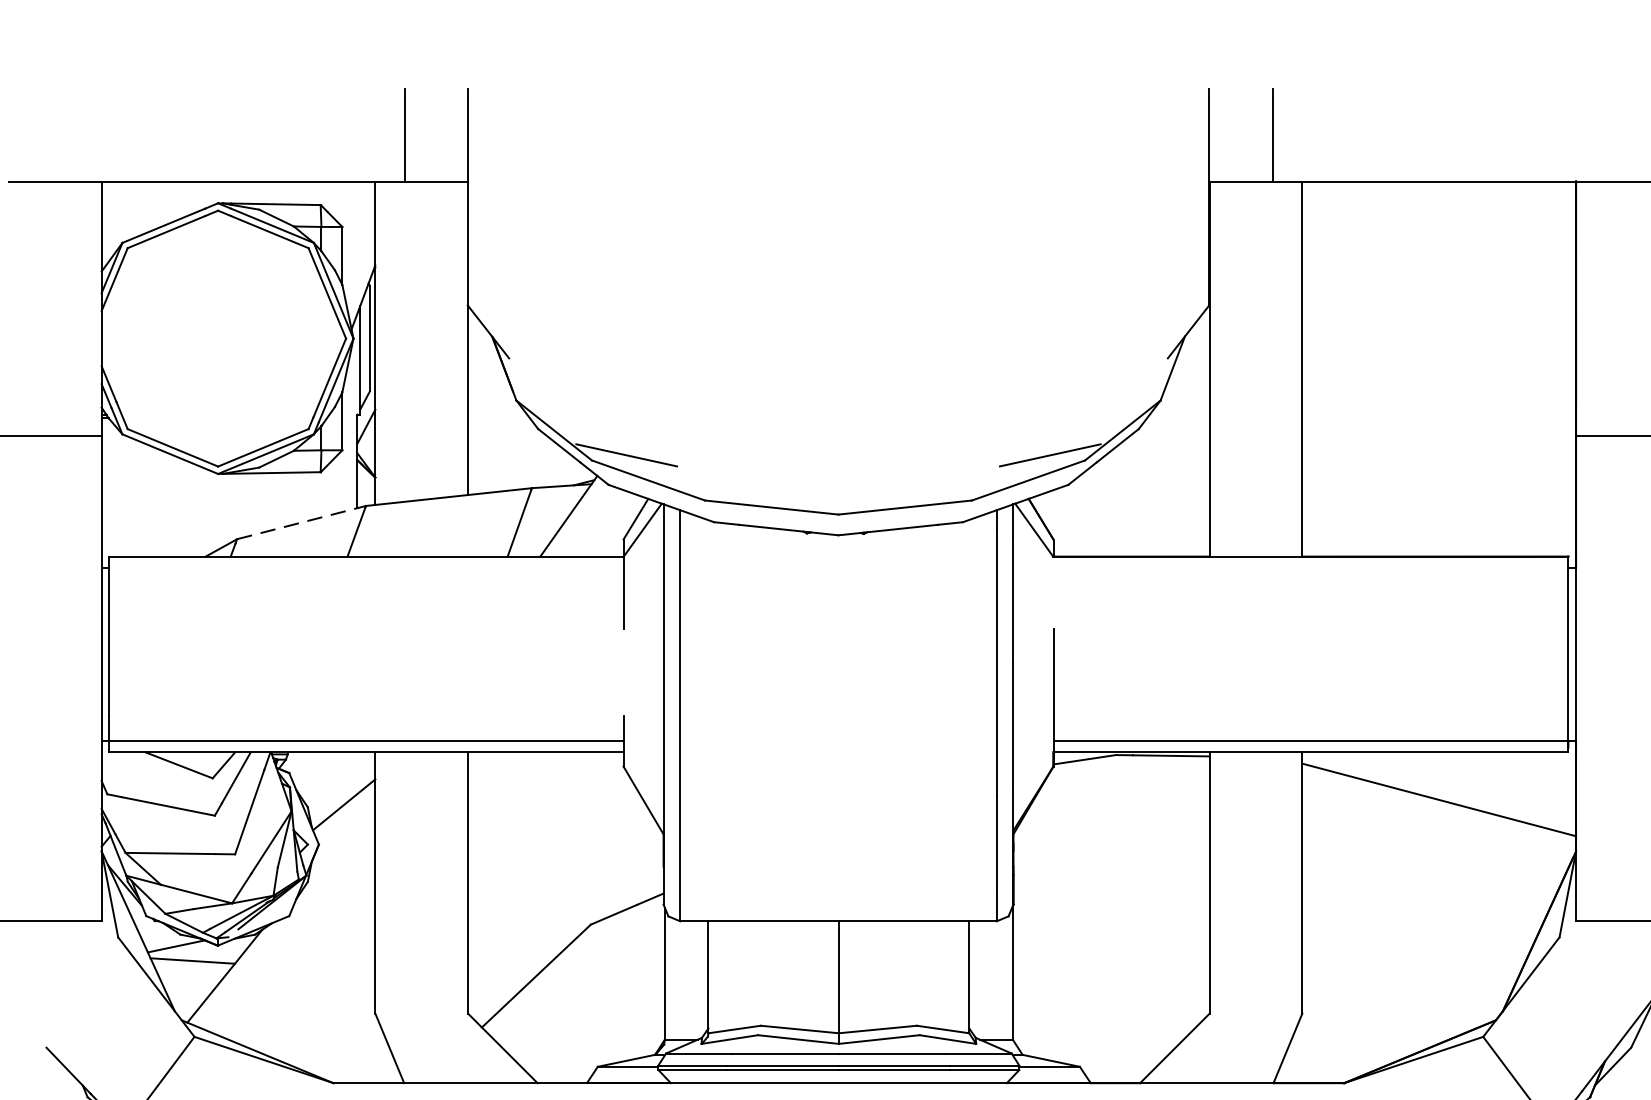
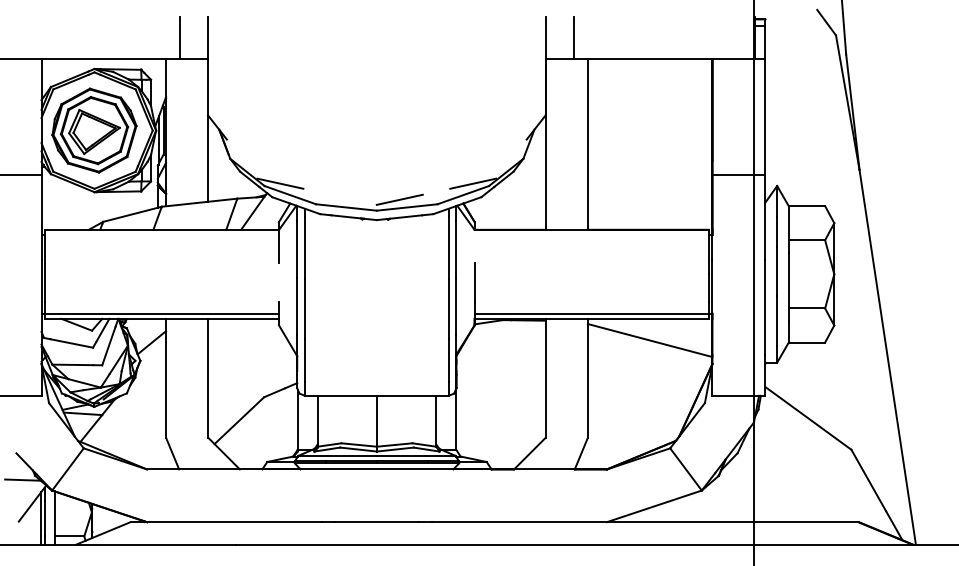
part: (218, 338) -> (94, 130), added
line: (888, 490) -> (399, 199), added
line: (301, 522) -> (132, 214), dashed -> solid

